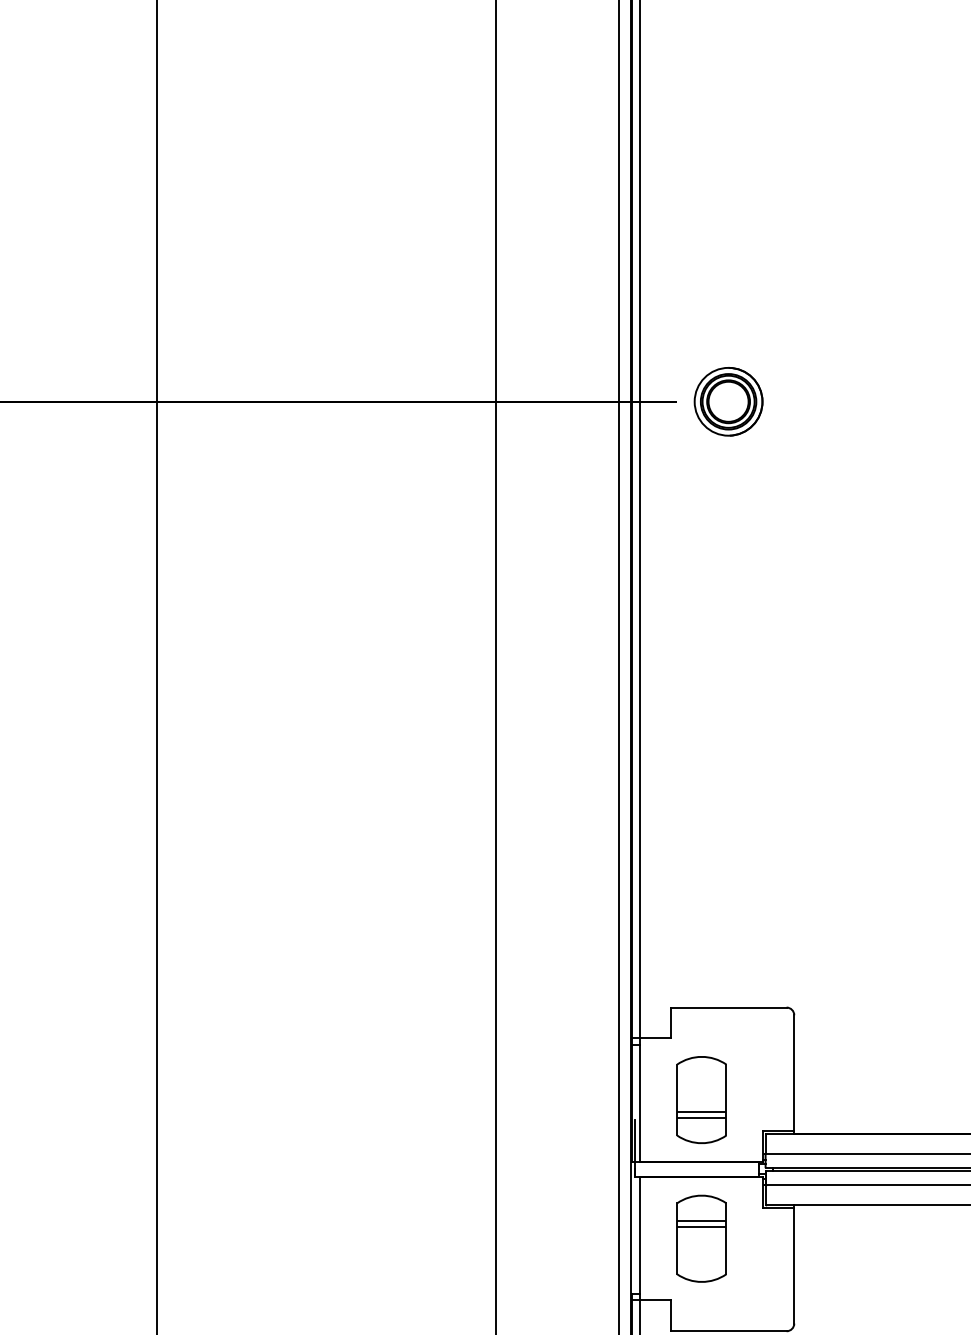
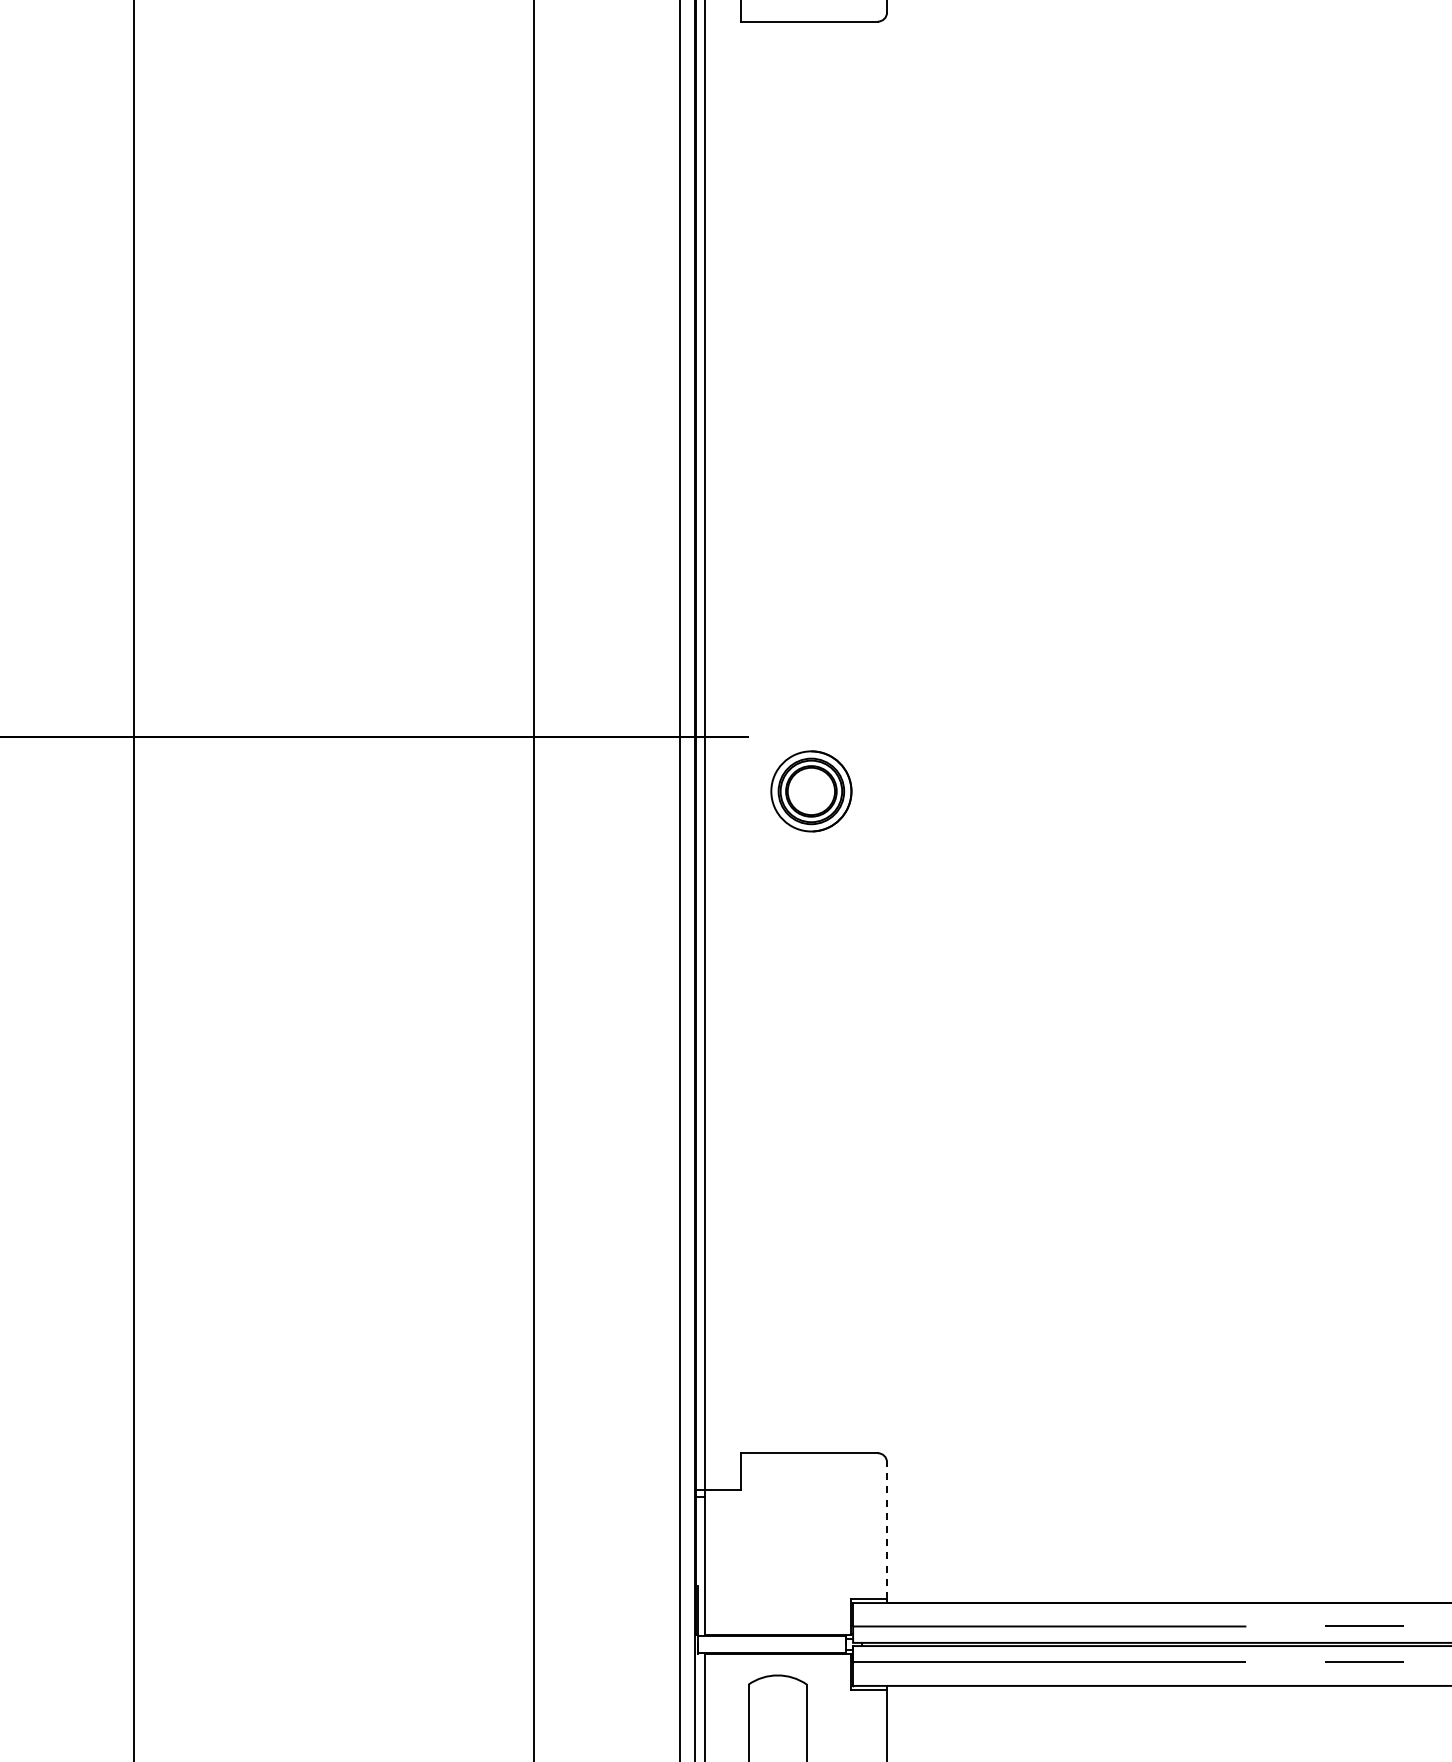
part: (728, 401) -> (811, 791), moved
line: (794, 1072) -> (887, 1530), solid -> dashed
part: (701, 1100) -> (777, 1562), removed
line: (701, 1220) -> (777, 1704), removed
line: (701, 1226) -> (777, 1712), removed

